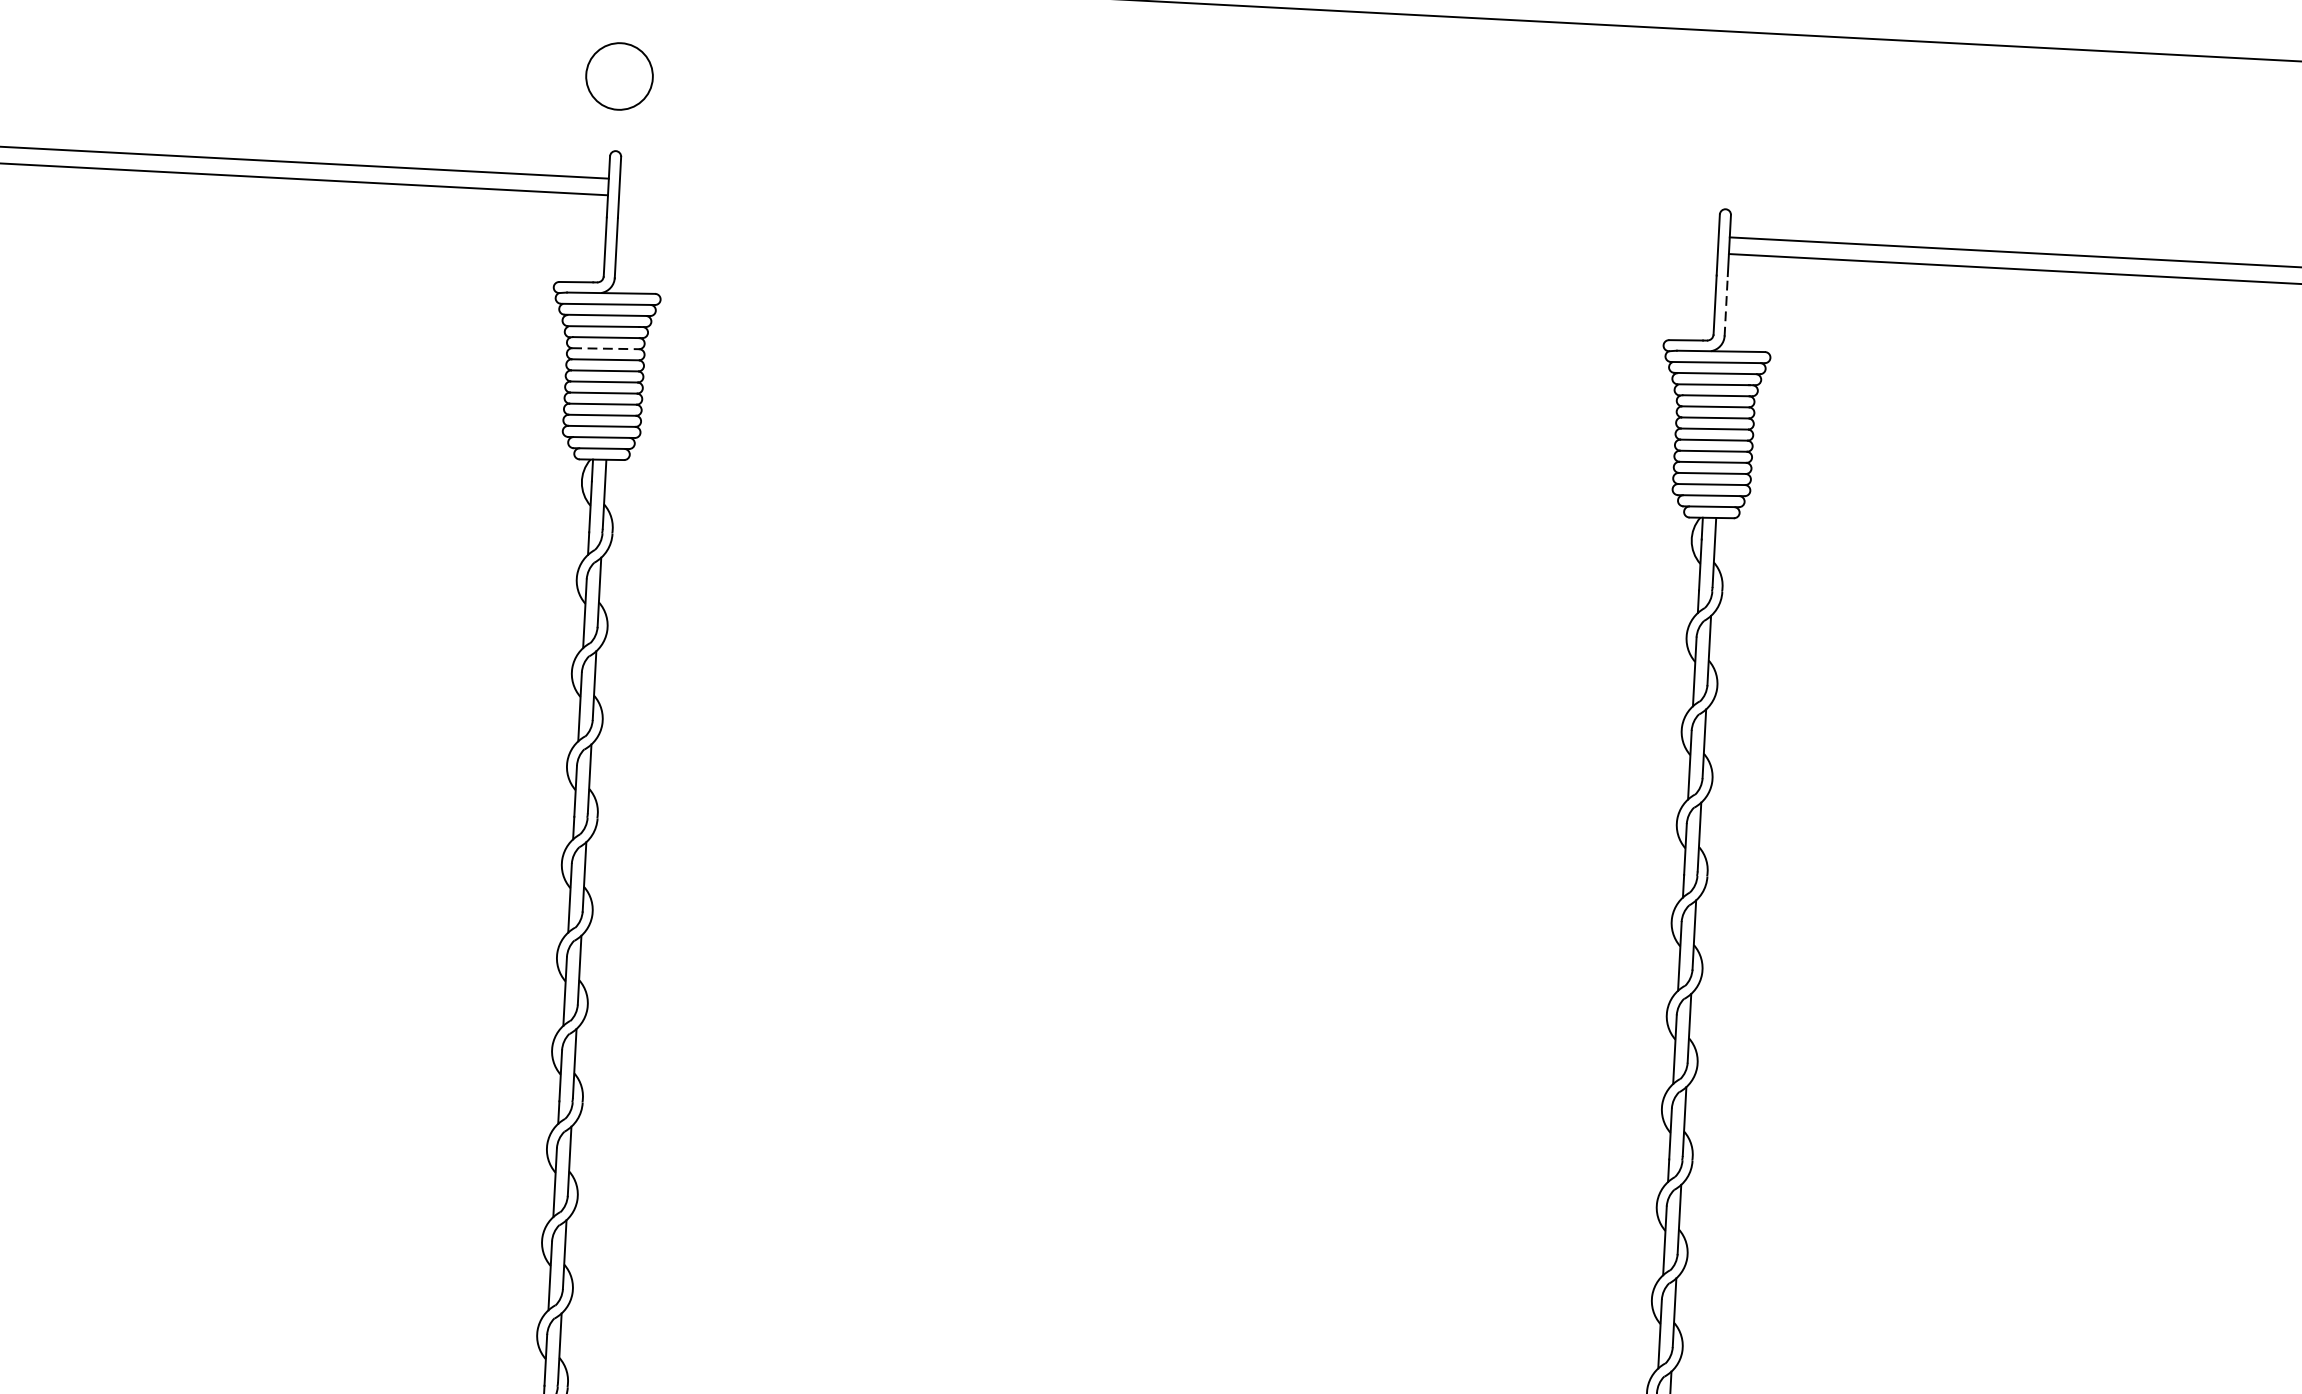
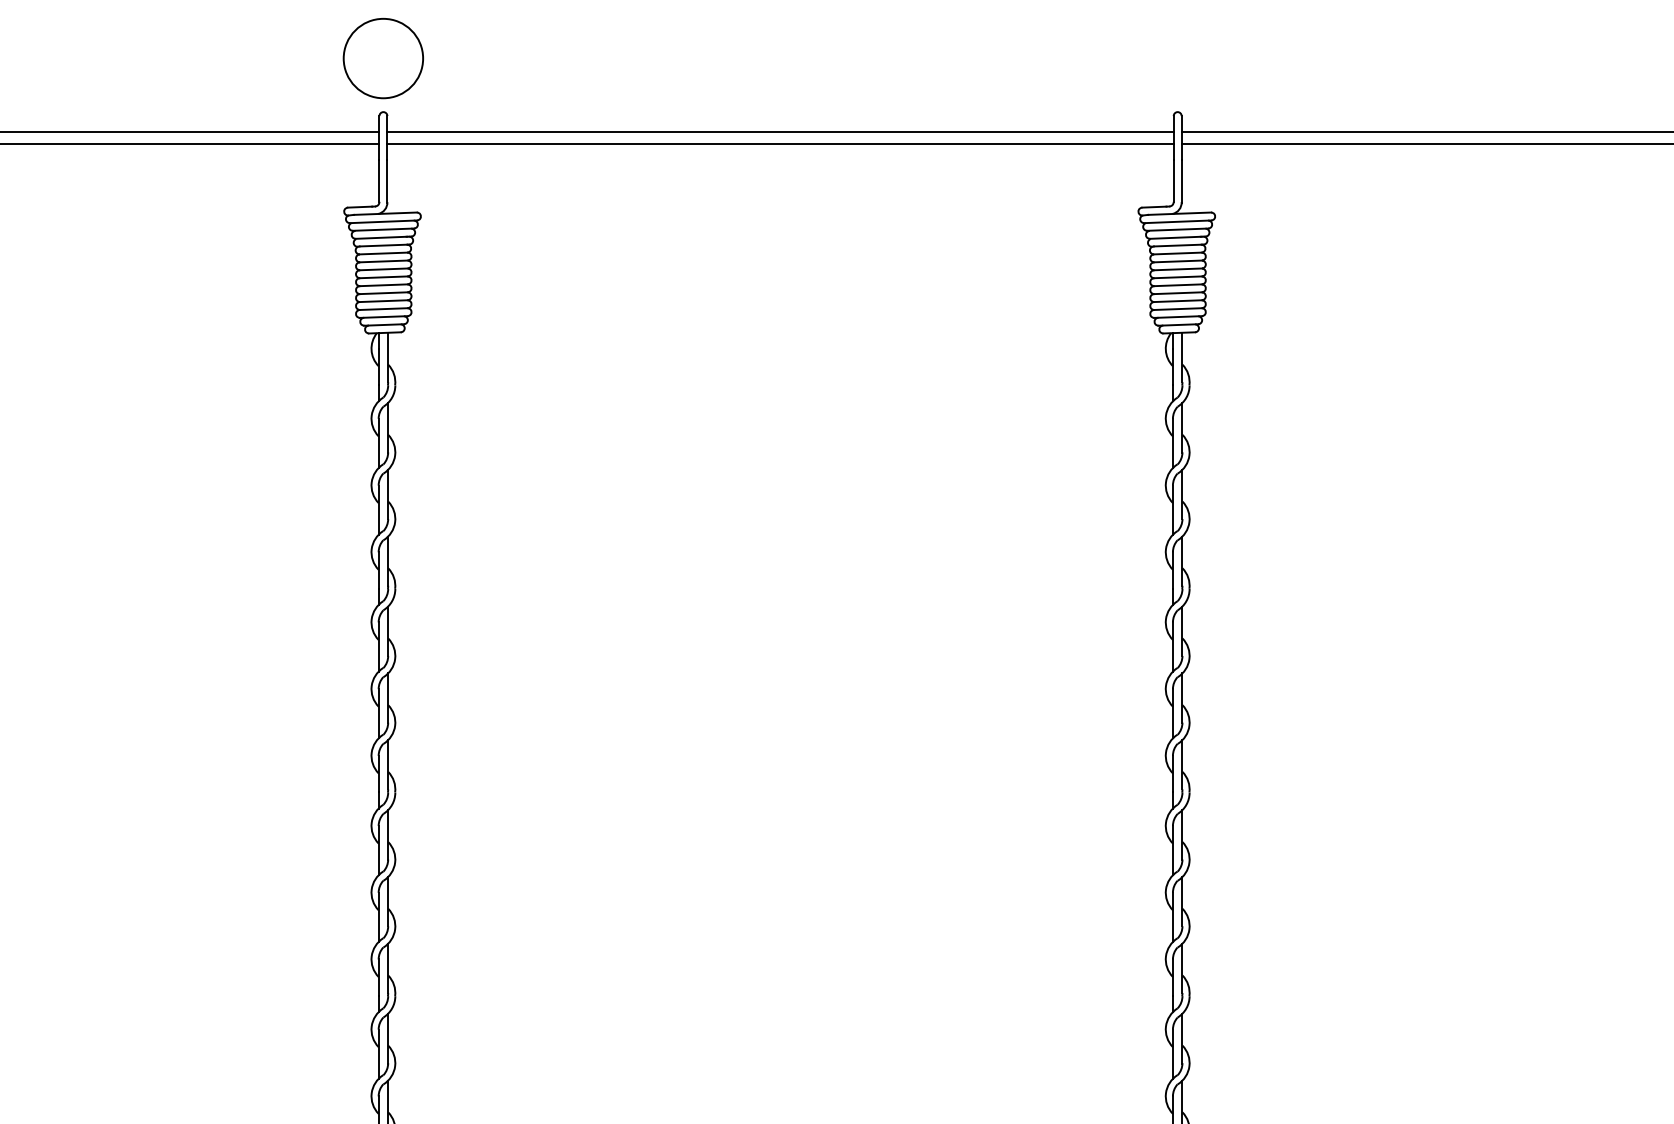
circle: (618, 76) -> (382, 58), size x1.67
line: (1169, 208) -> (780, 132), added
line: (1168, 224) -> (780, 143), added
line: (1725, 306) -> (1181, 181), dashed -> solid
line: (605, 348) -> (383, 253), dashed -> solid

